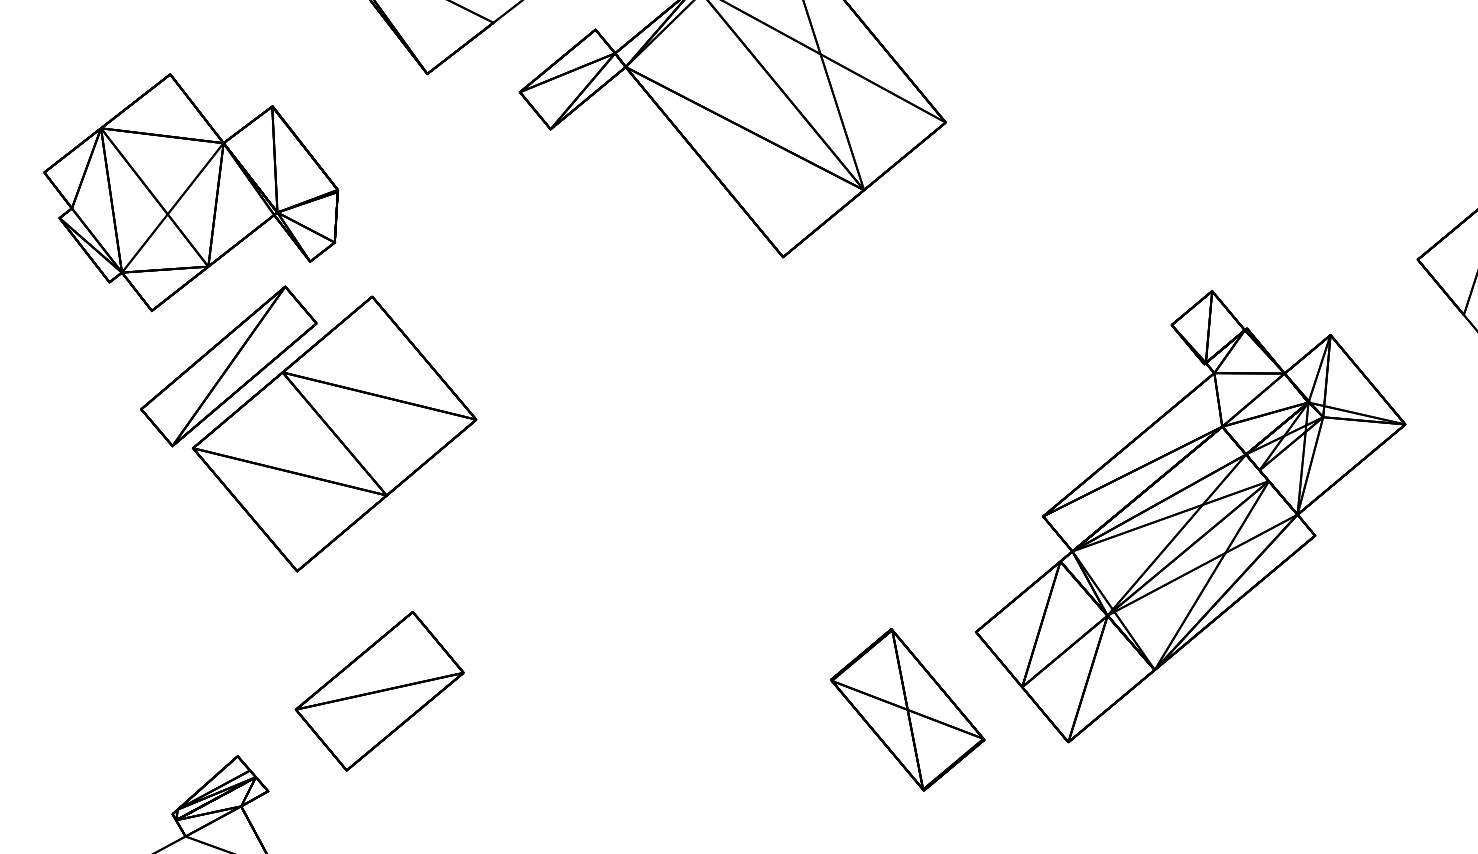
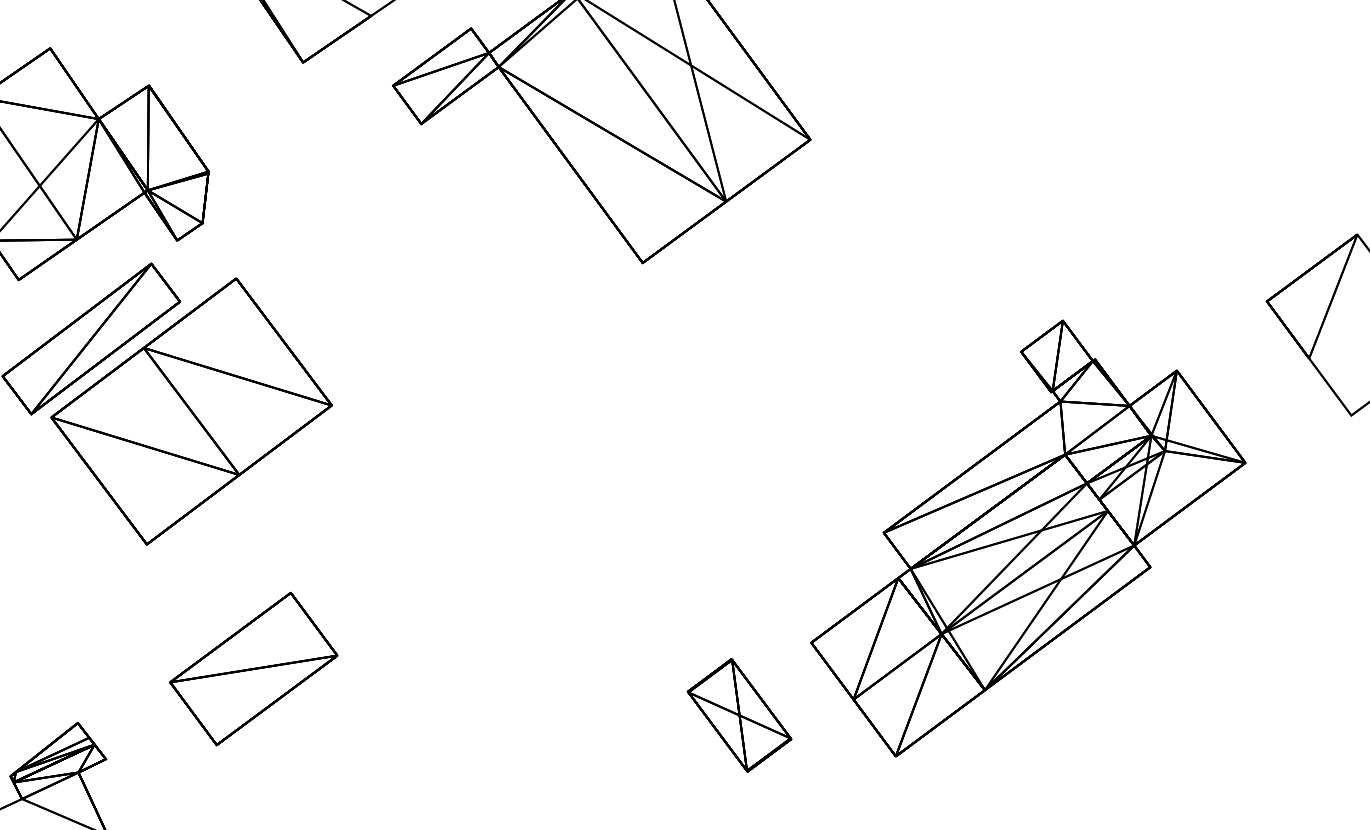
part: (379, 691) -> (253, 669), moved
part: (907, 709) -> (739, 715), size x0.7

